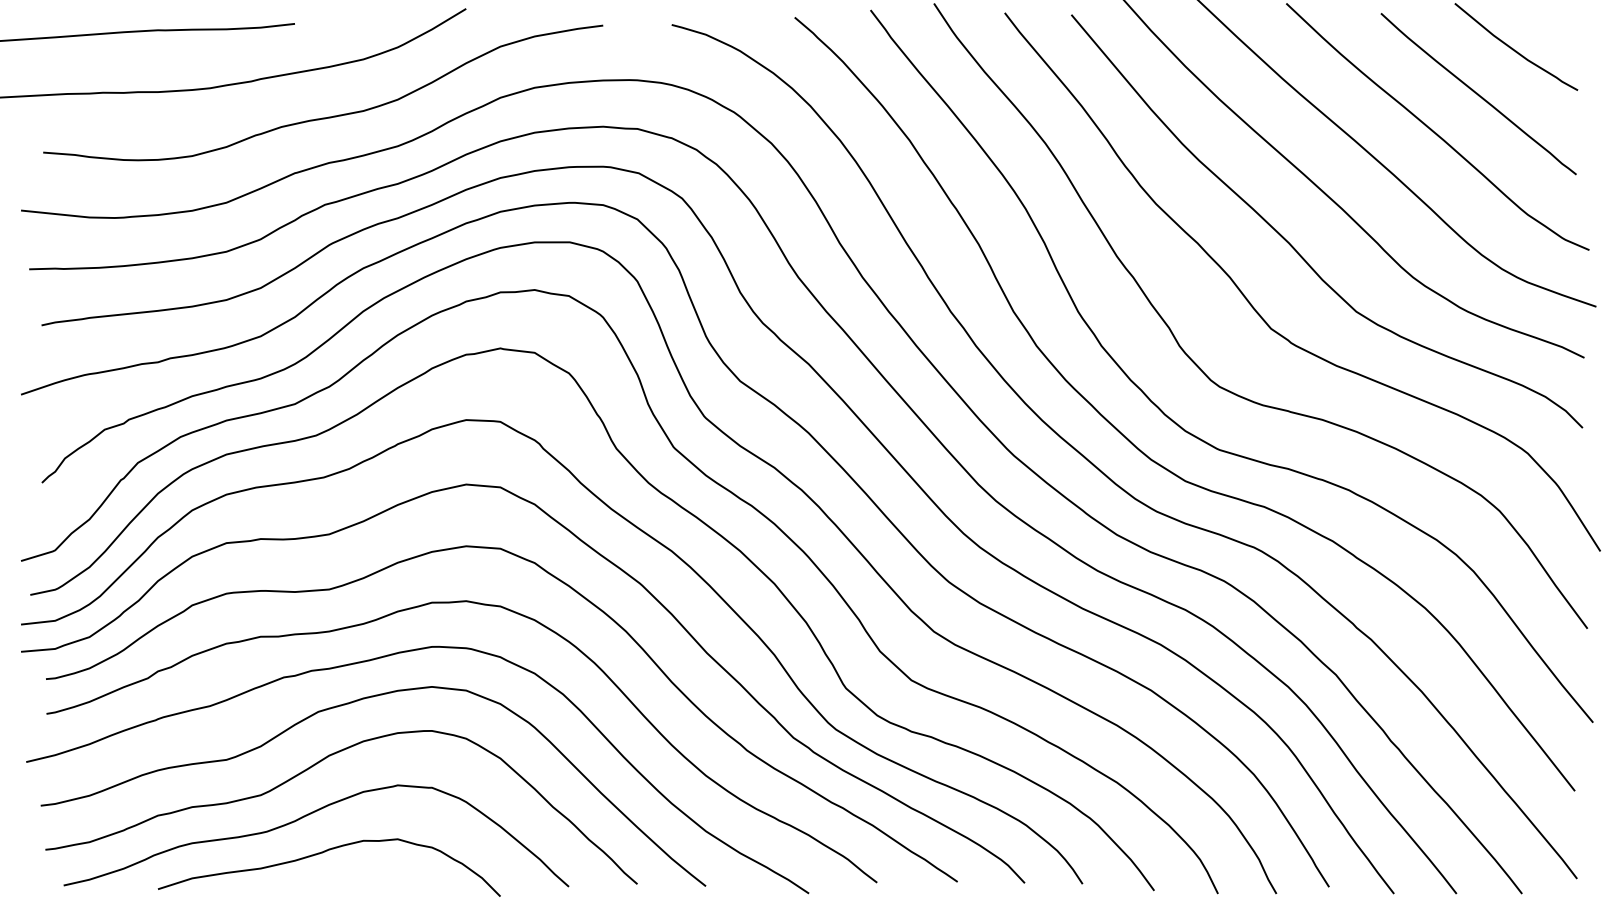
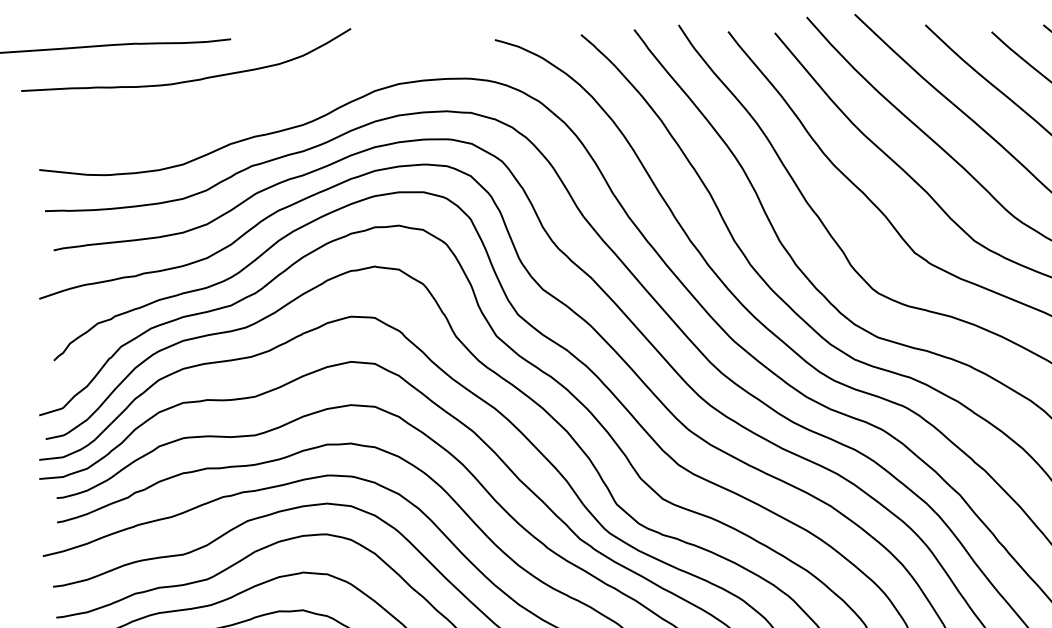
curve: (328, 116) -> (254, 104), removed

